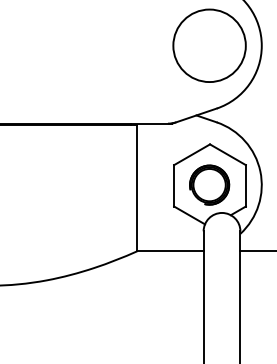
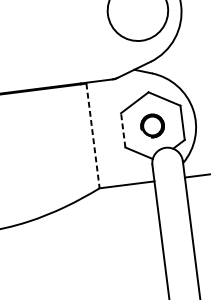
part: (209, 184) -> (152, 125), size x0.7
line: (174, 185) -> (123, 130), solid -> dashed
line: (137, 188) -> (93, 136), solid -> dashed

